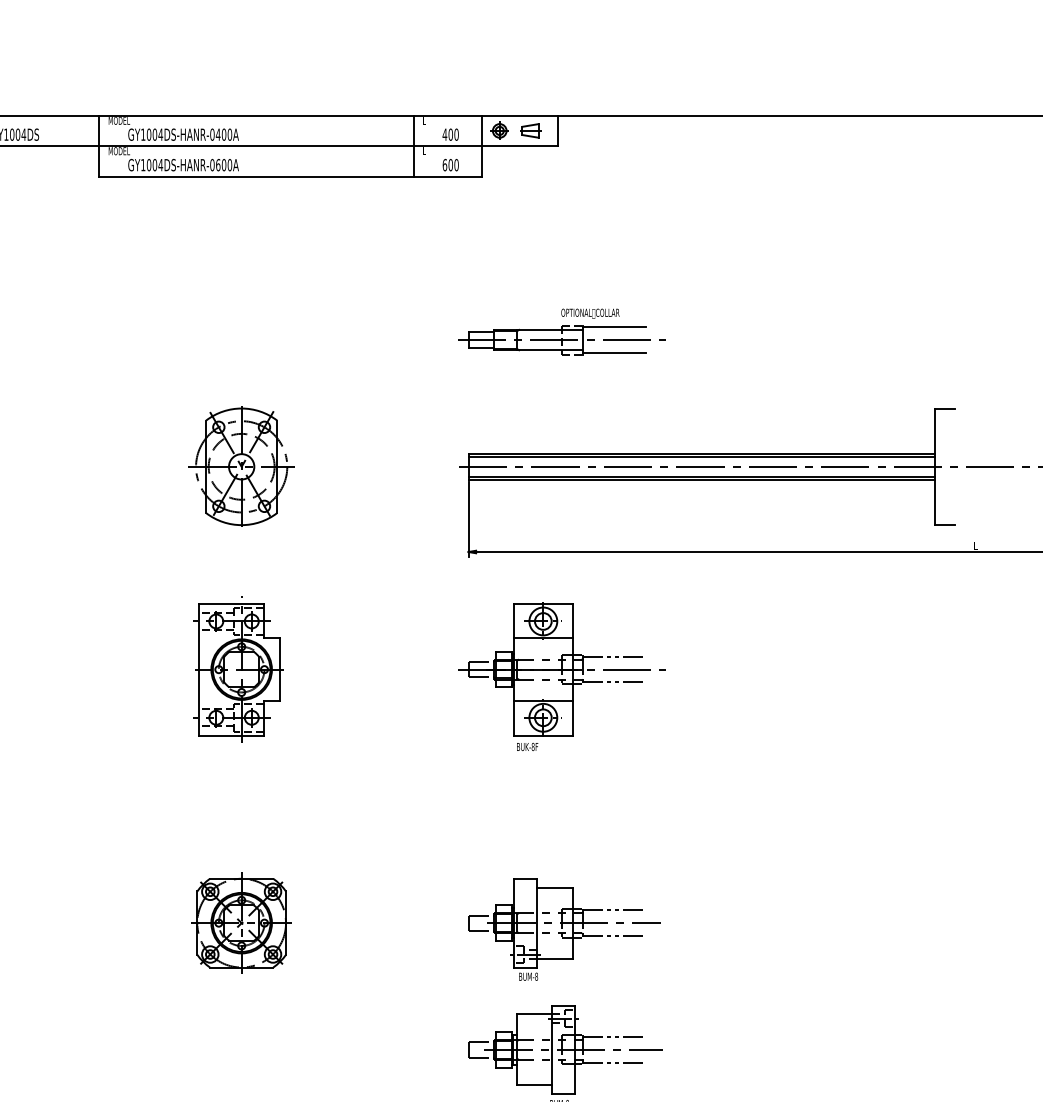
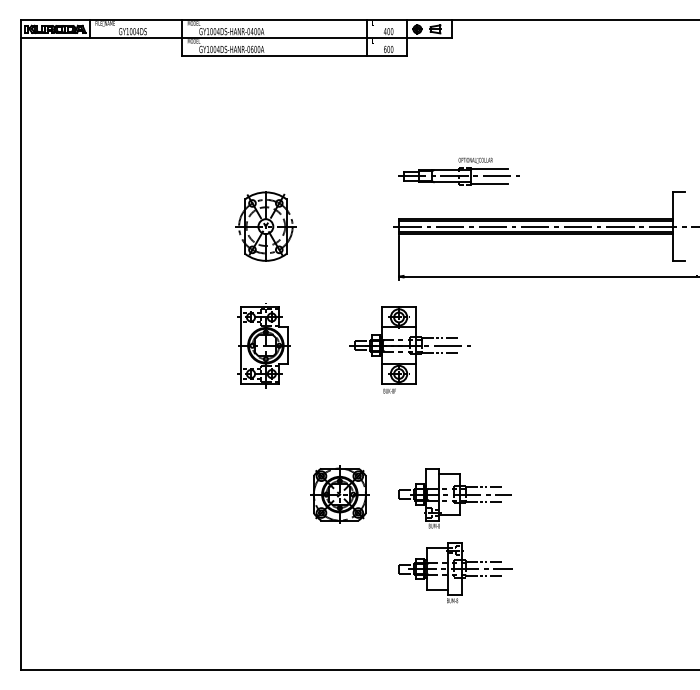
part: (561, 332) -> (458, 171), moved
part: (561, 676) -> (409, 349), moved
part: (241, 922) -> (339, 494), moved

